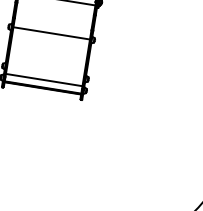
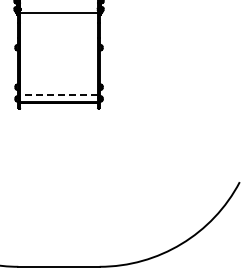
line: (51, 33) -> (58, 47), removed
line: (44, 79) -> (59, 94), solid -> dashed

